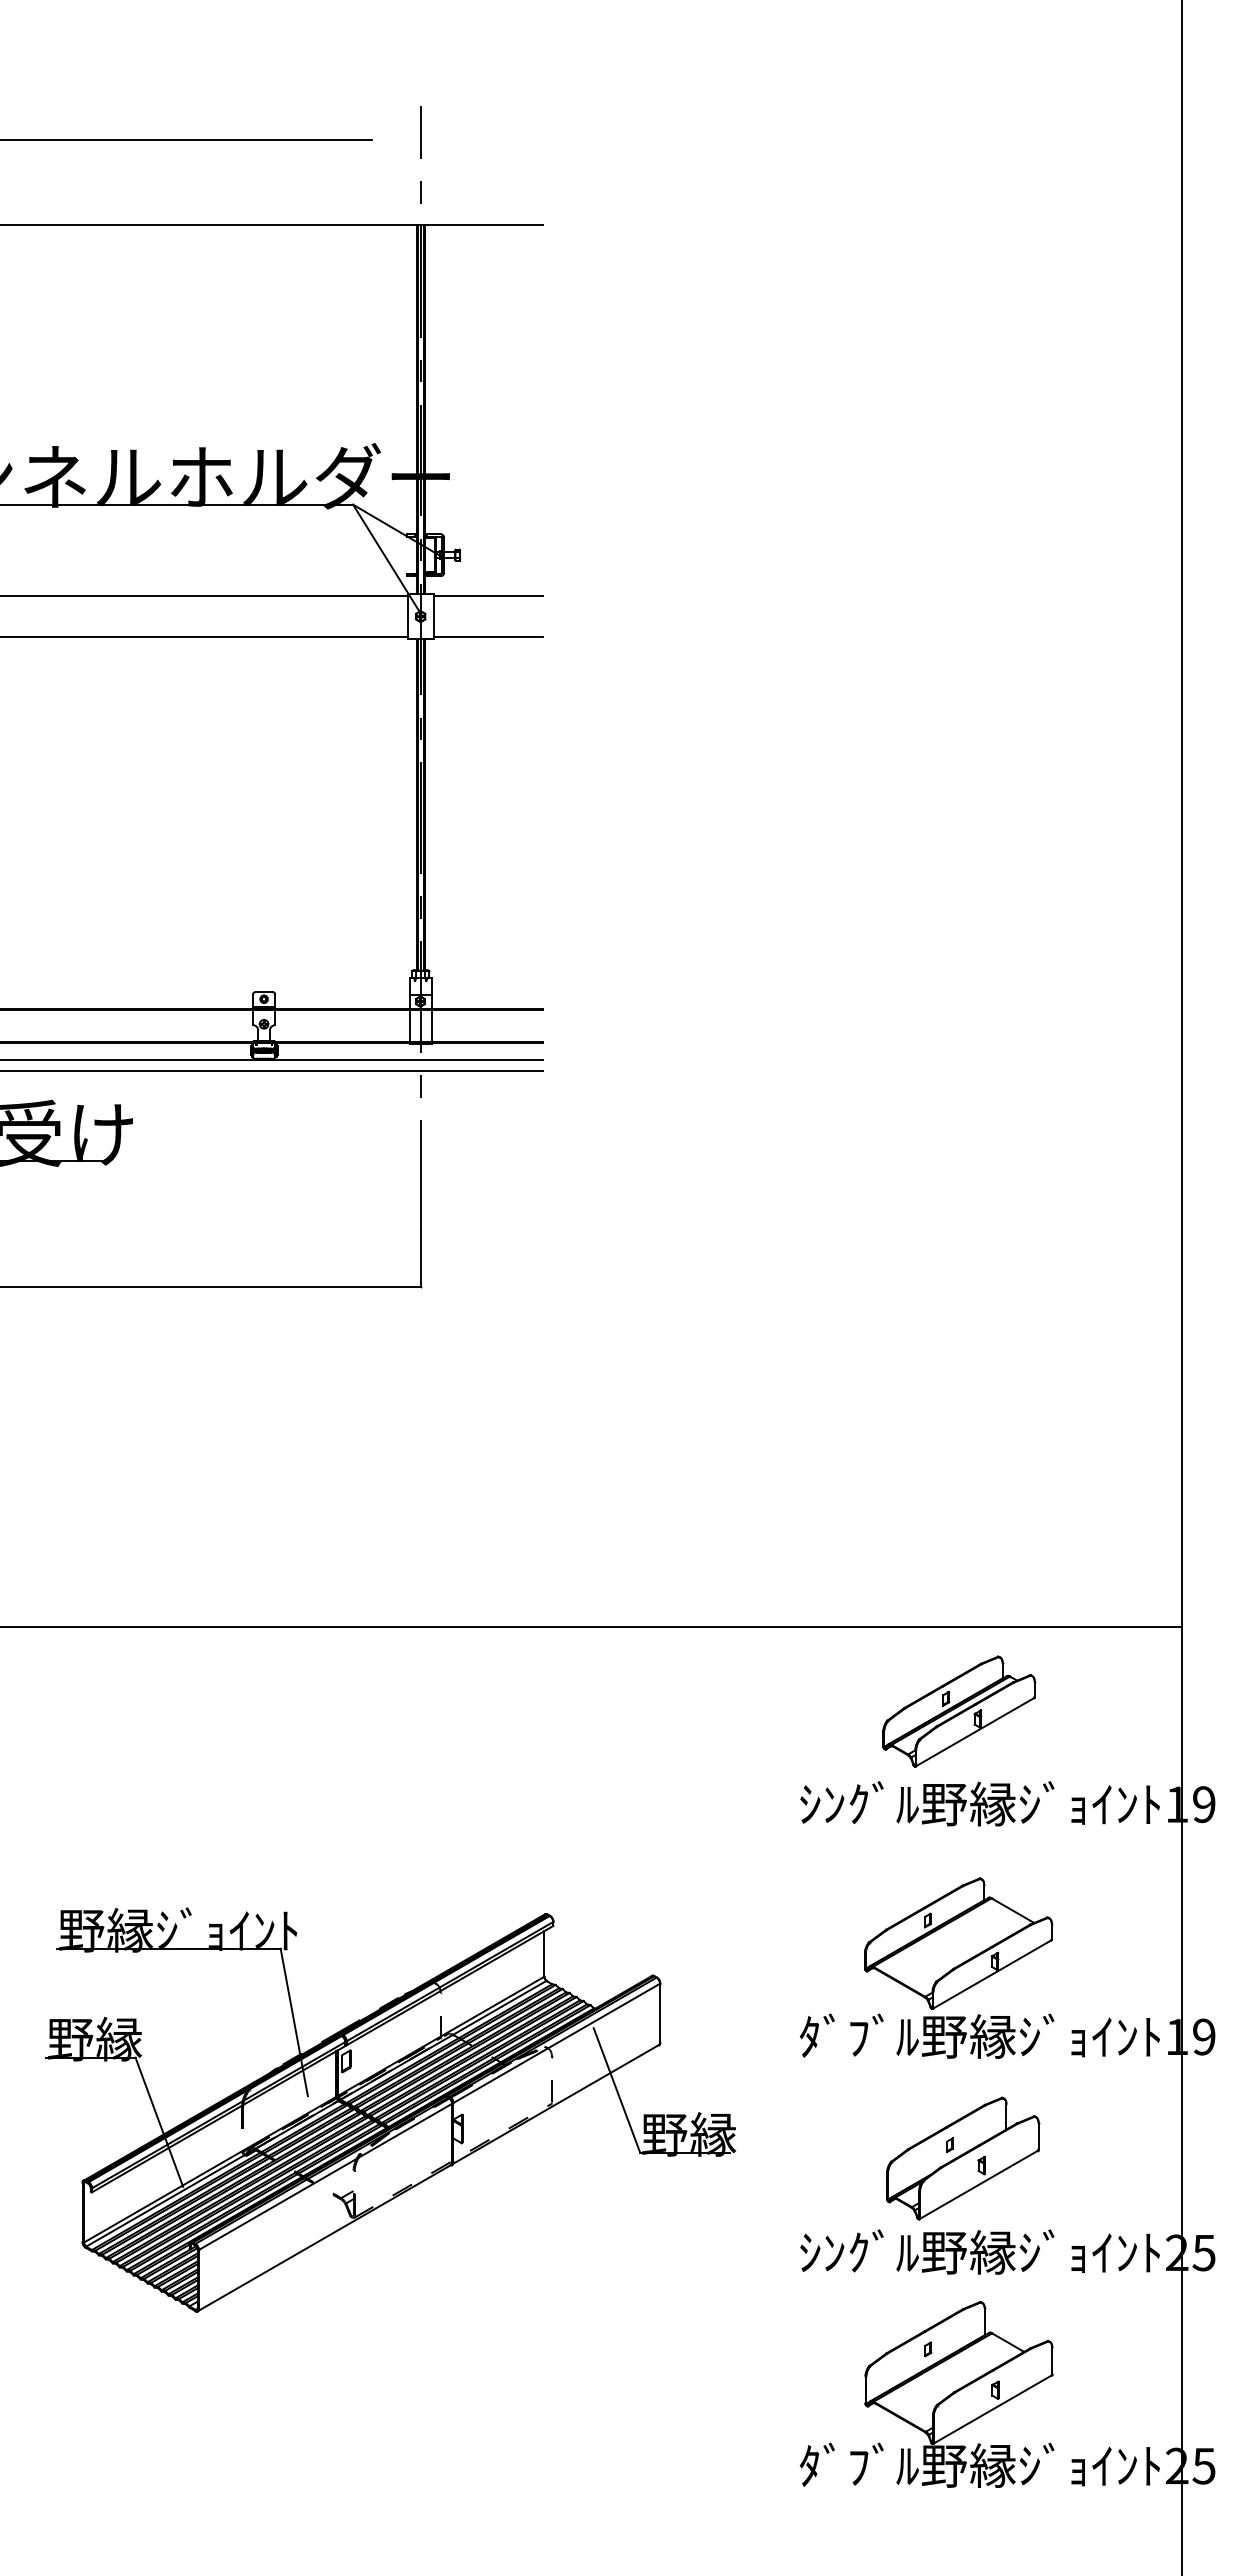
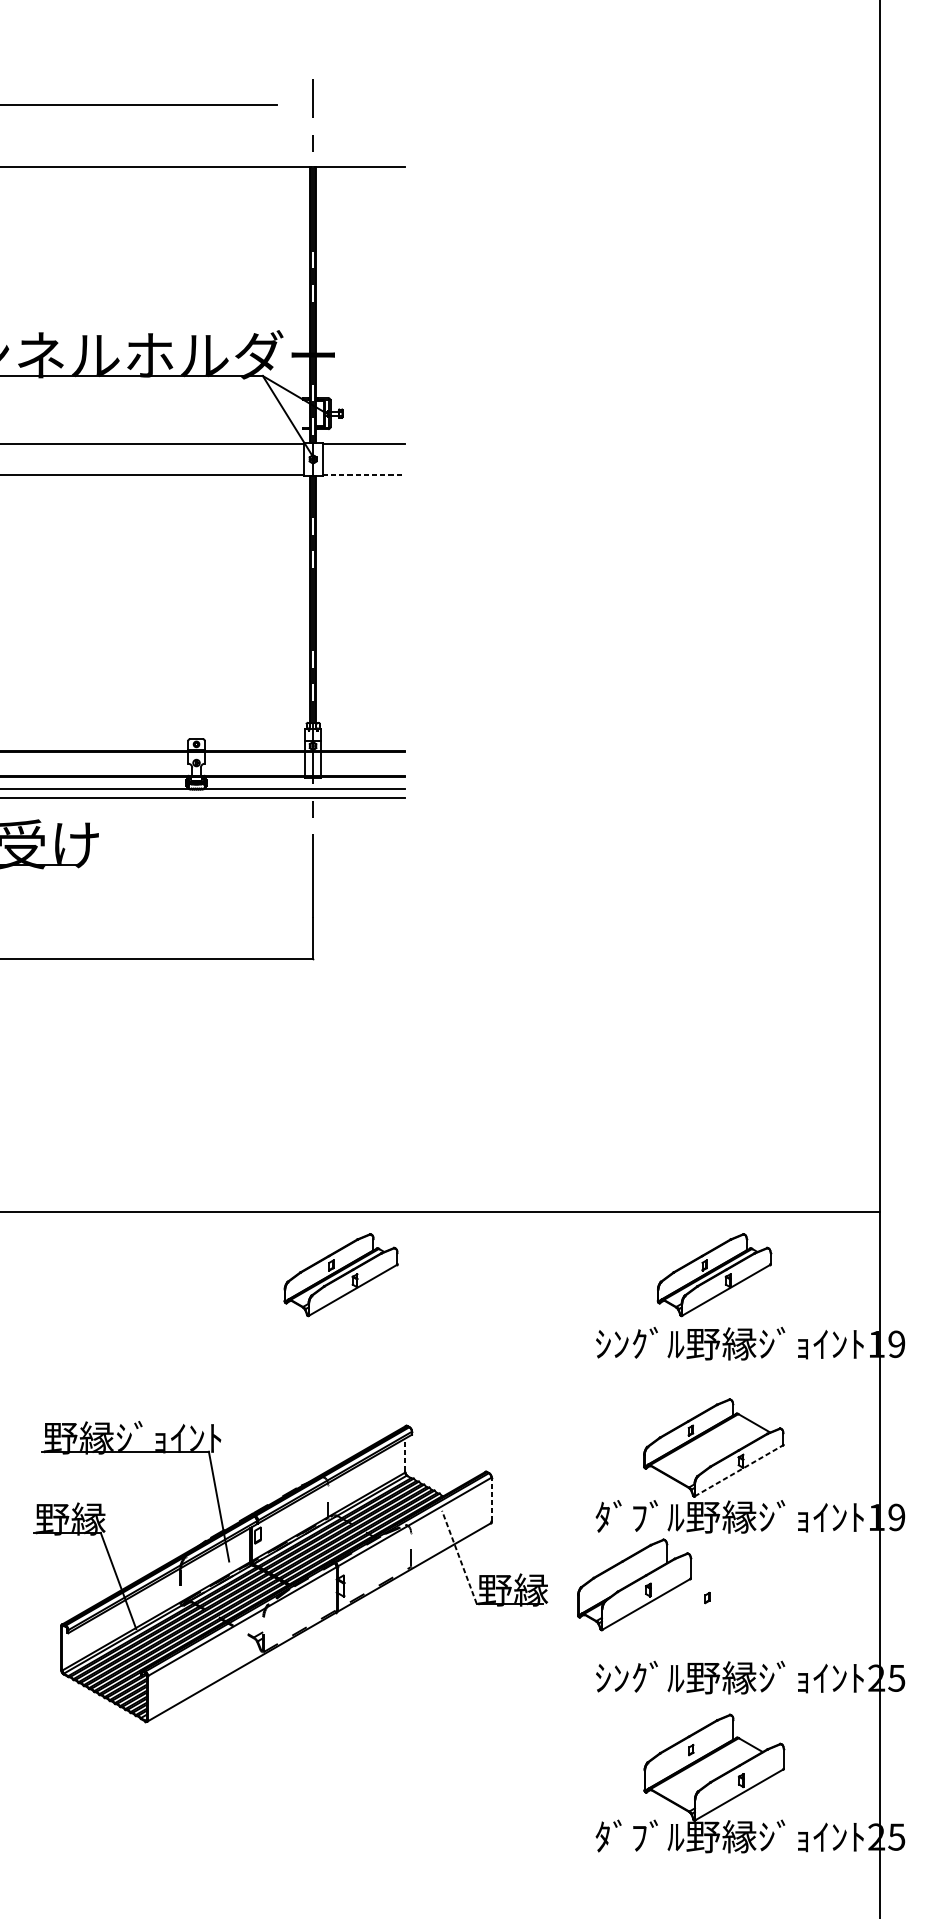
line: (488, 637) -> (363, 474), solid -> dashed
part: (458, 1711) -> (341, 1274), added
line: (544, 1952) -> (405, 1454), solid -> dashed
line: (992, 1974) -> (739, 1470), solid -> dashed
line: (660, 2013) -> (491, 1499), solid -> dashed
line: (616, 2090) -> (459, 1557), solid -> dashed
part: (963, 2158) -> (634, 1584), moved

